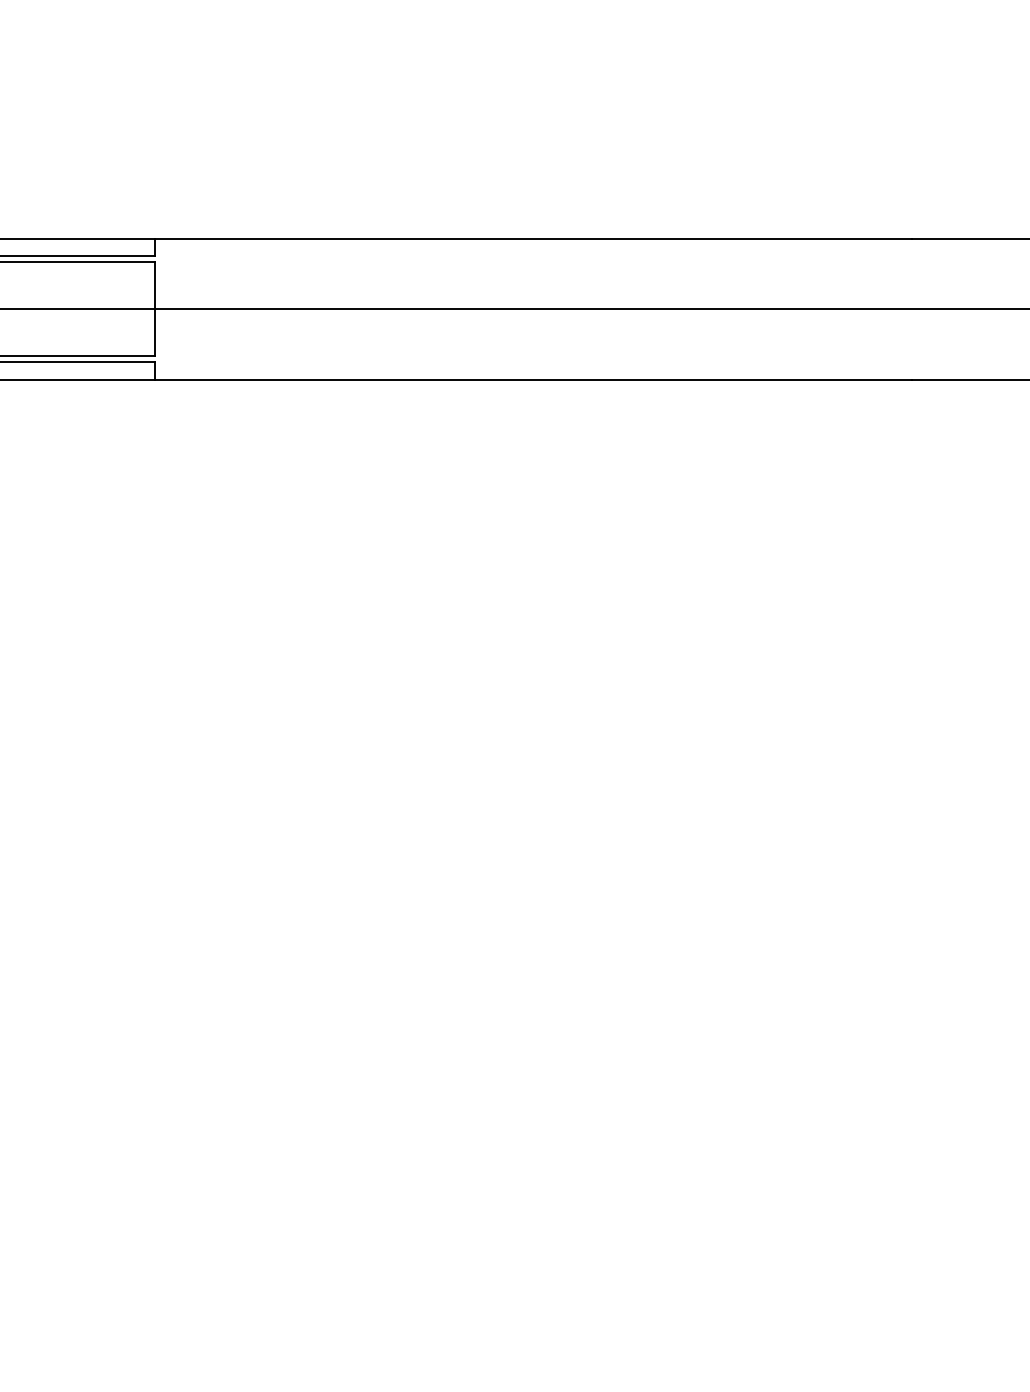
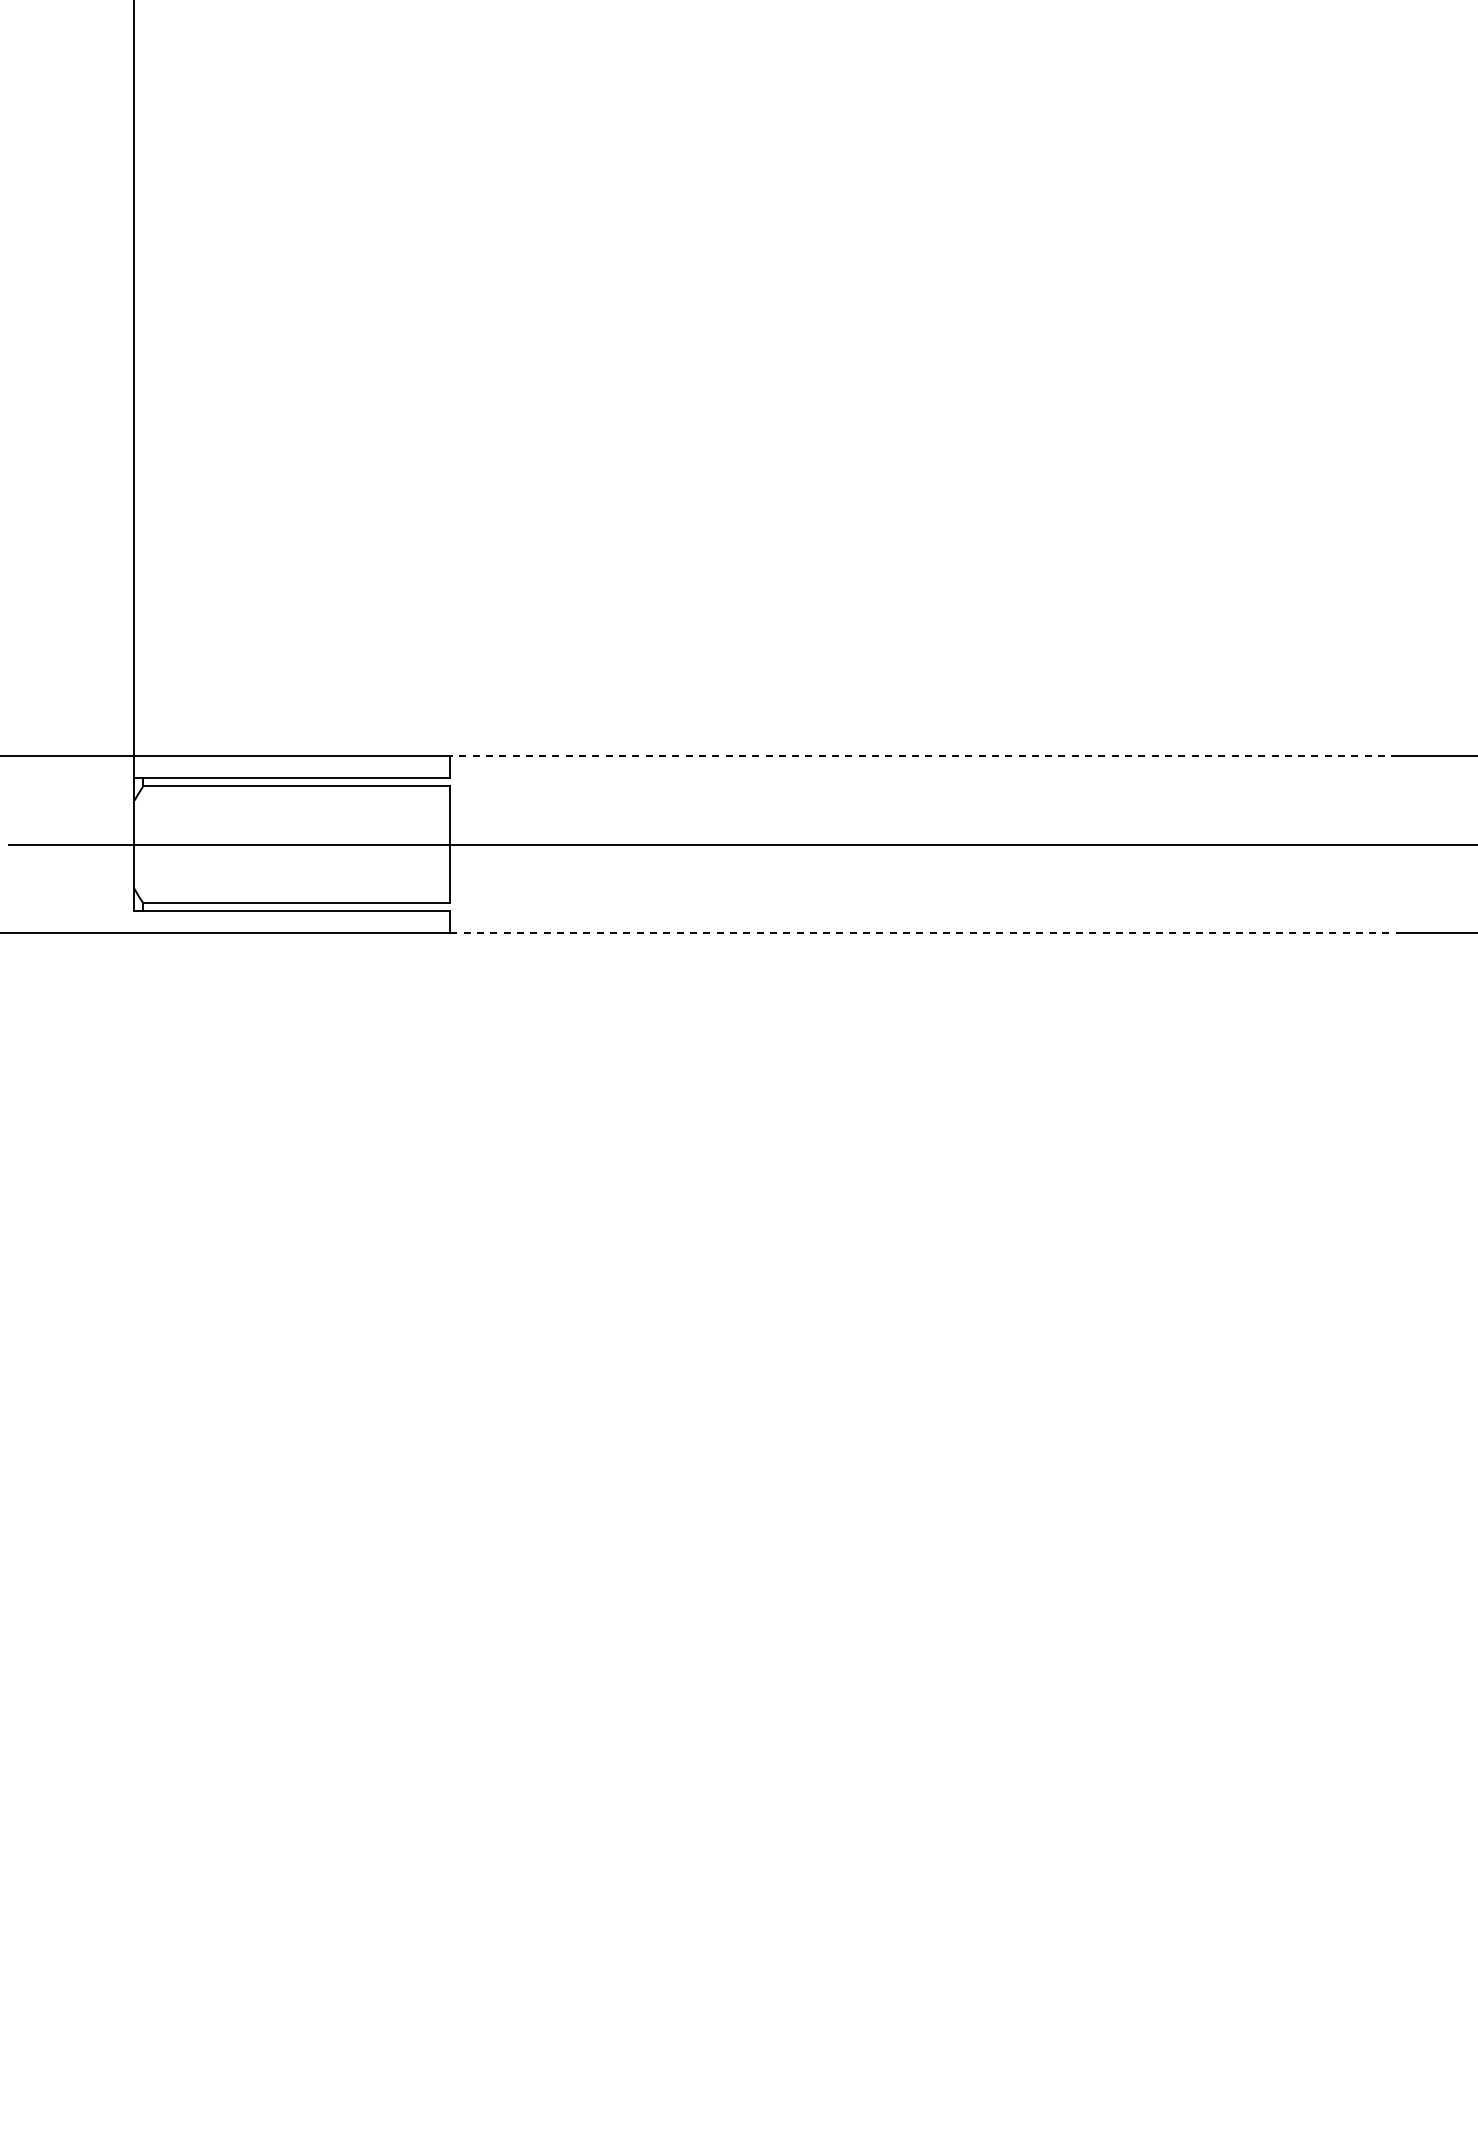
line: (533, 238) -> (923, 756), solid -> dashed
line: (533, 380) -> (924, 933), solid -> dashed

